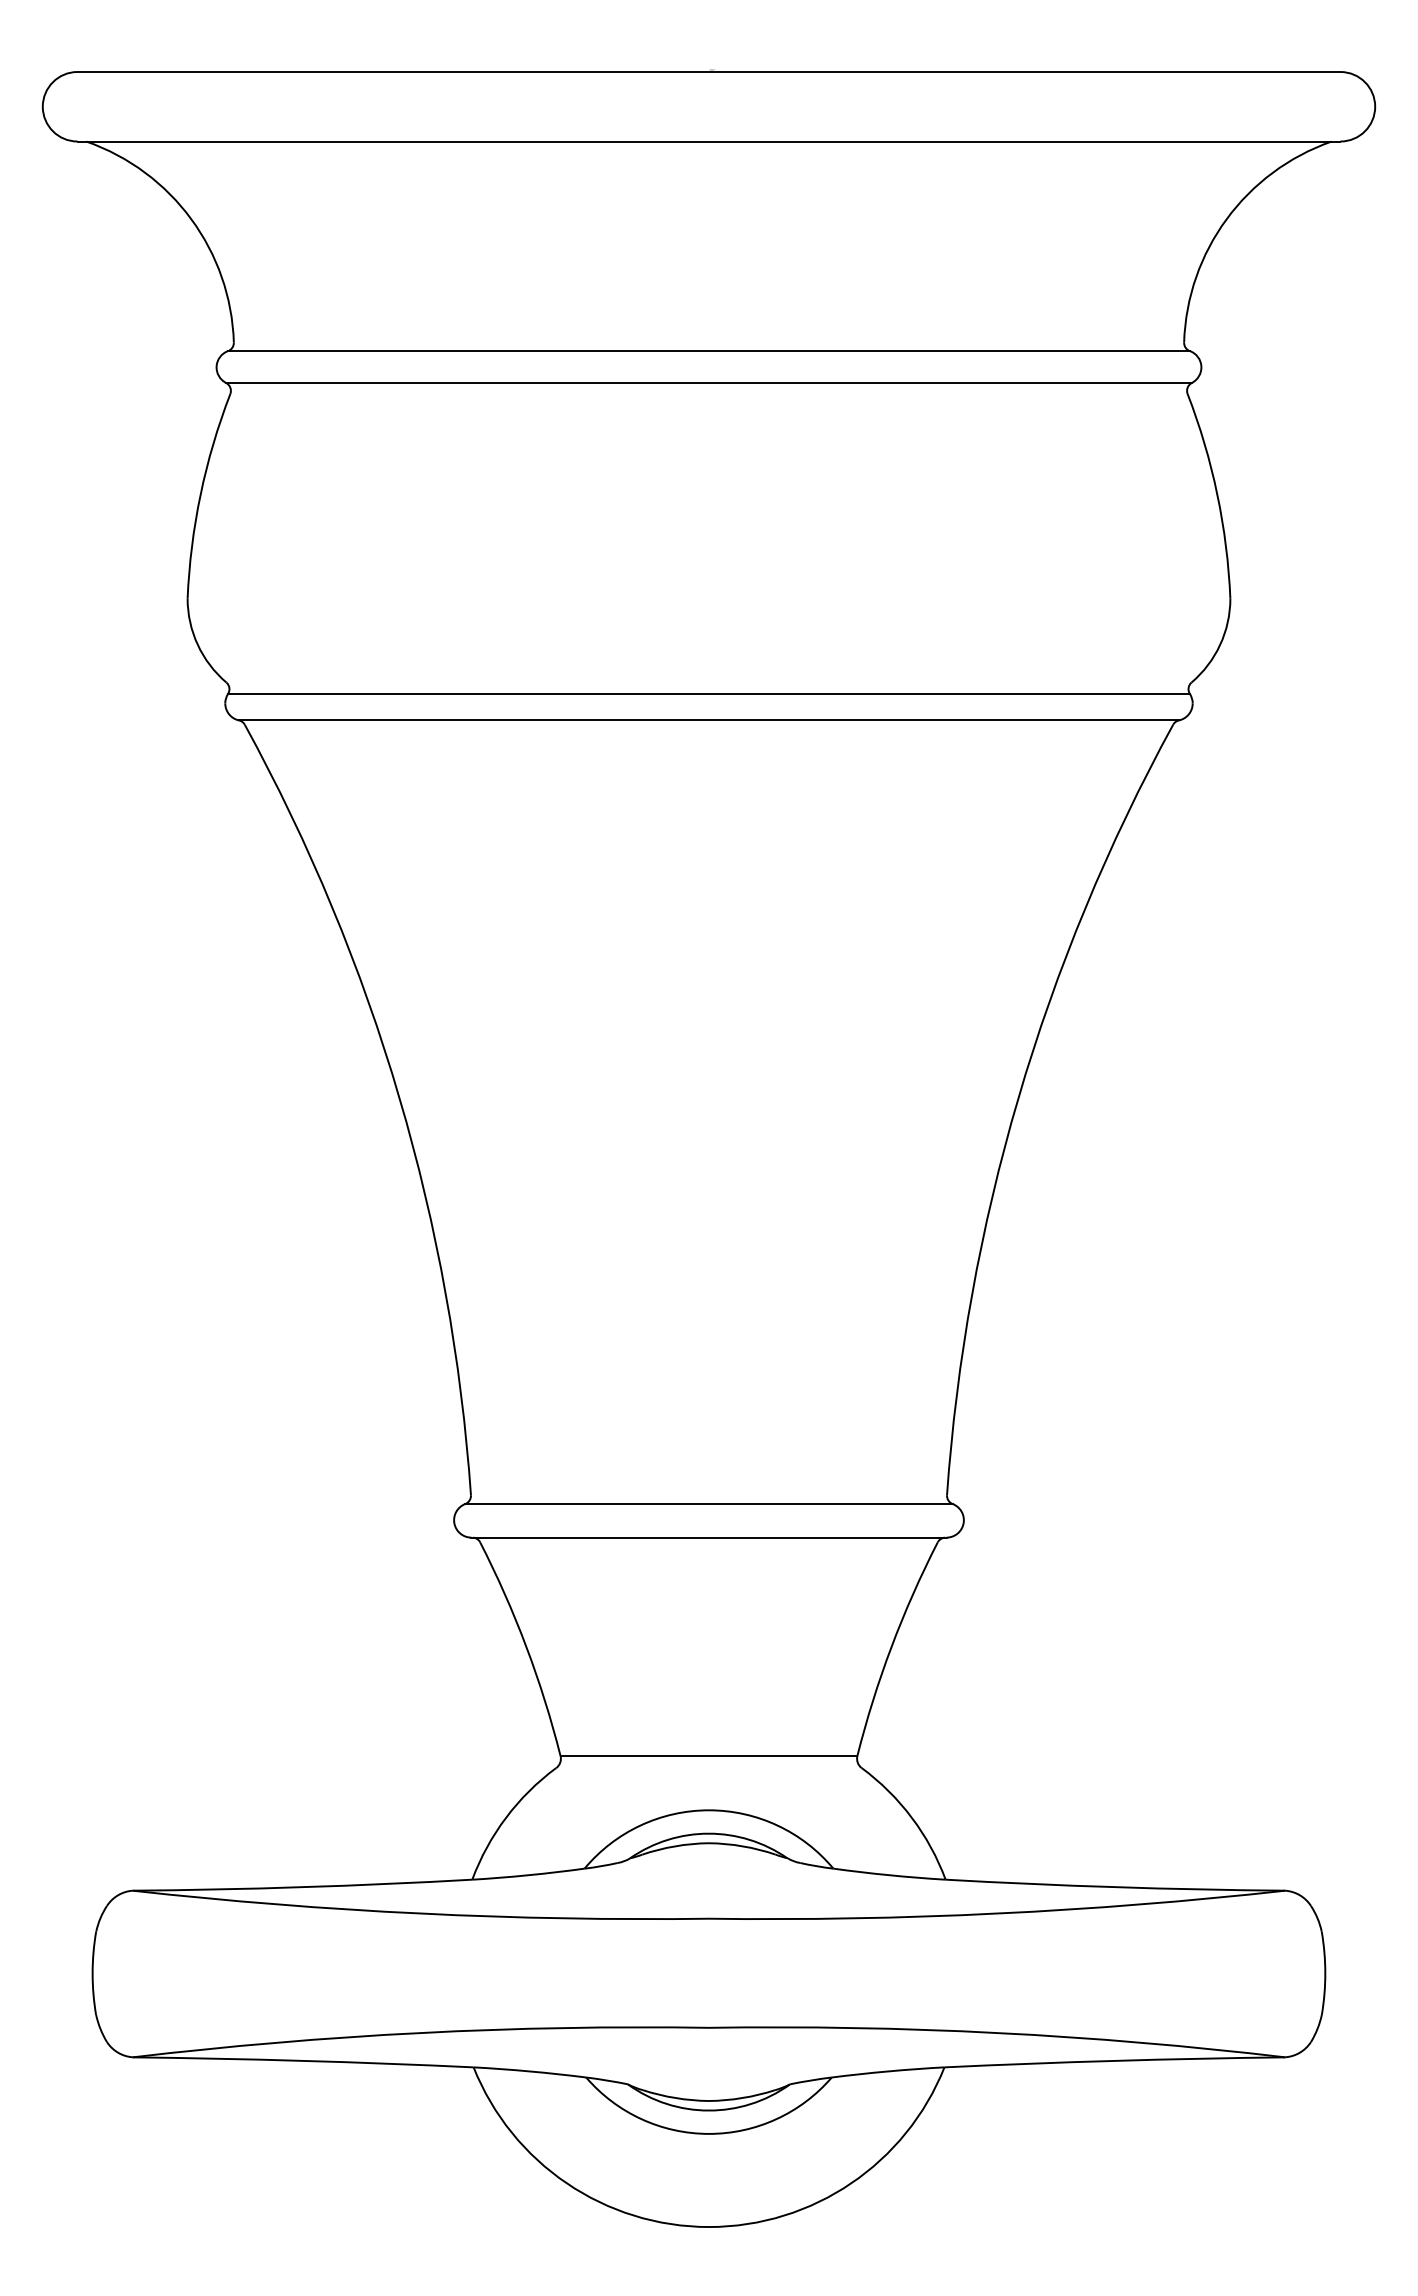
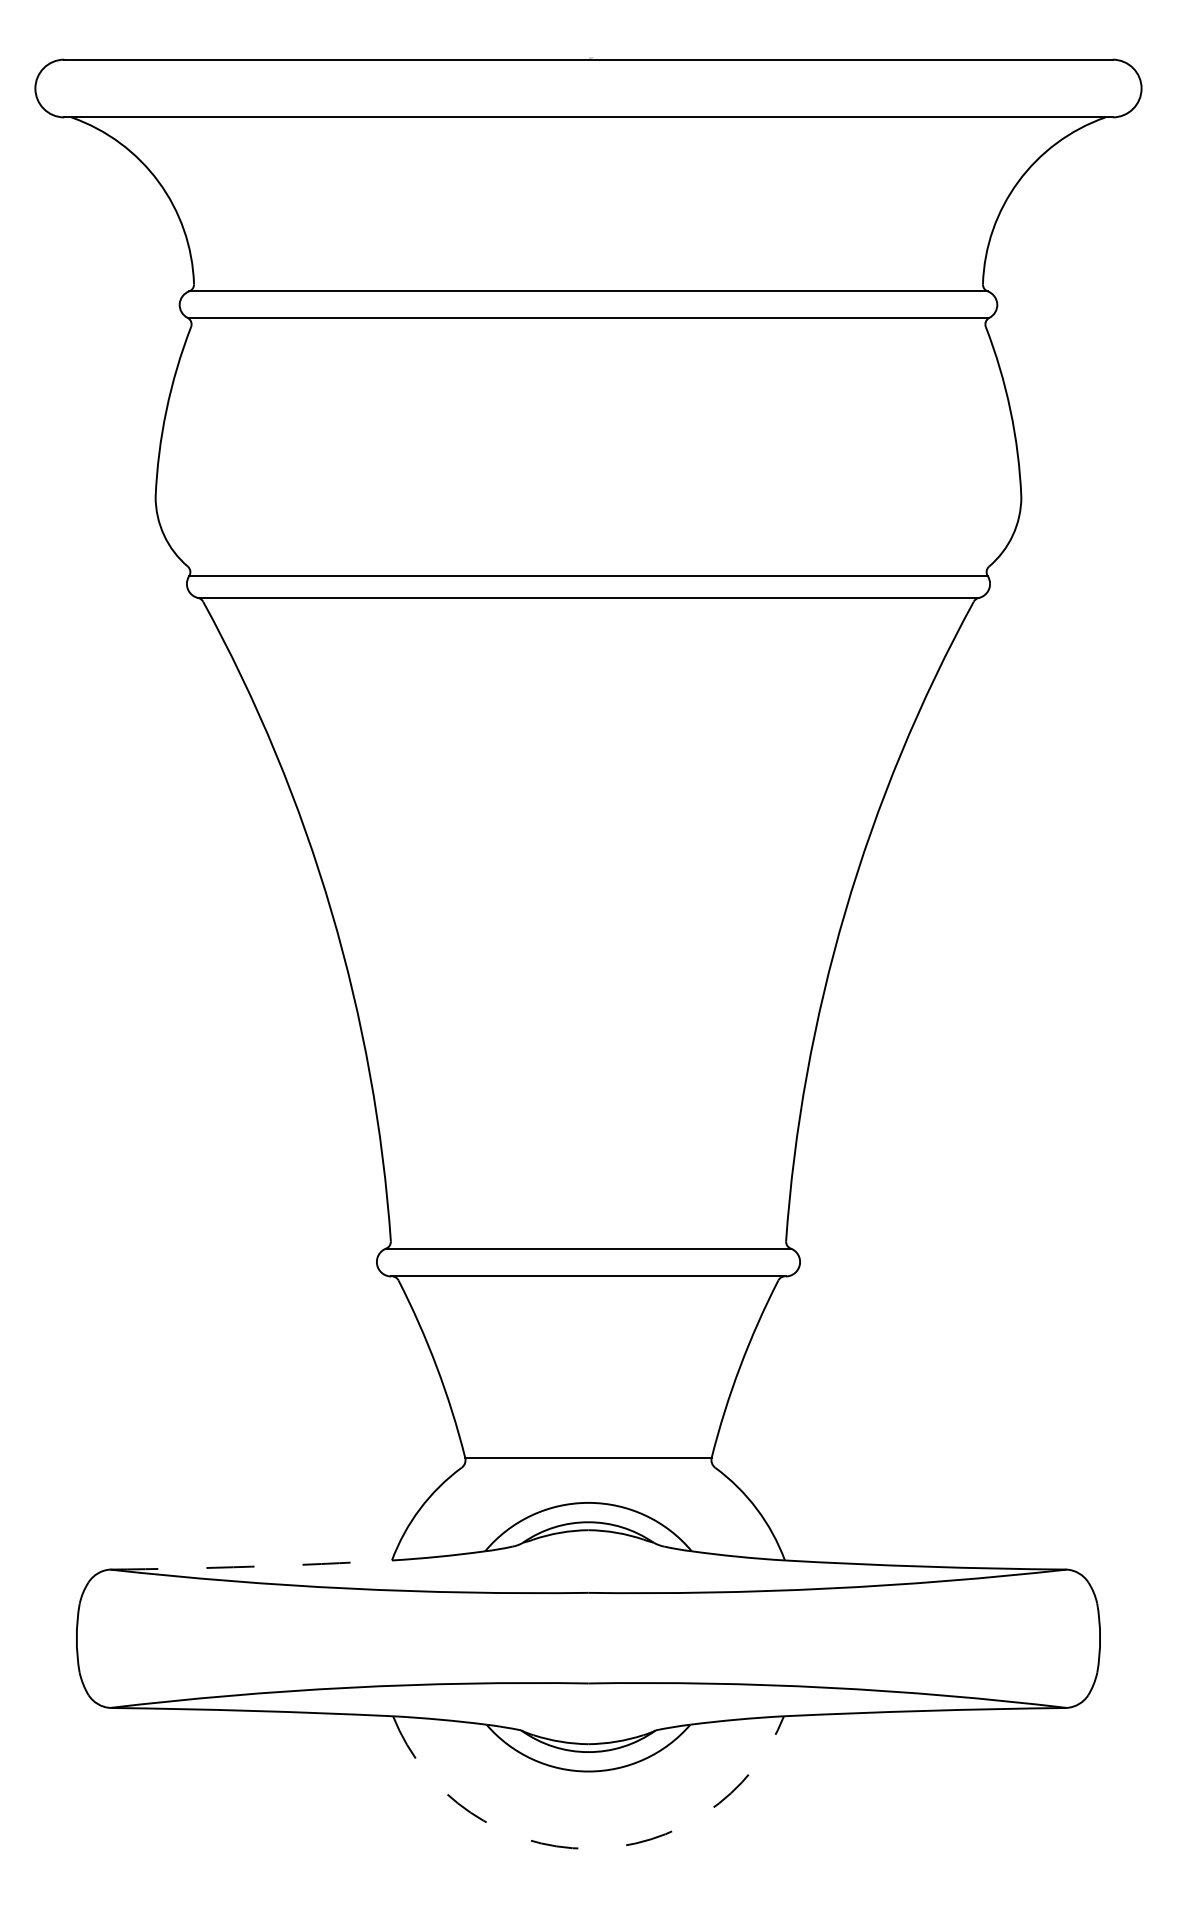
arc: (303, 1886) -> (251, 1566), solid -> dashed
arc: (709, 2226) -> (588, 1848), solid -> dashed

